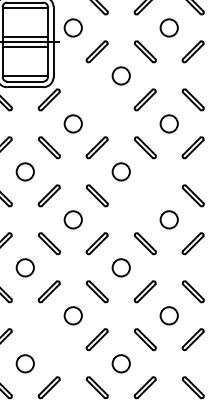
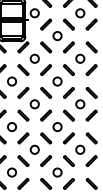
part: (97, 100) -> (46, 47), added
part: (144, 194) -> (68, 92), added
part: (49, 338) -> (23, 160), added

